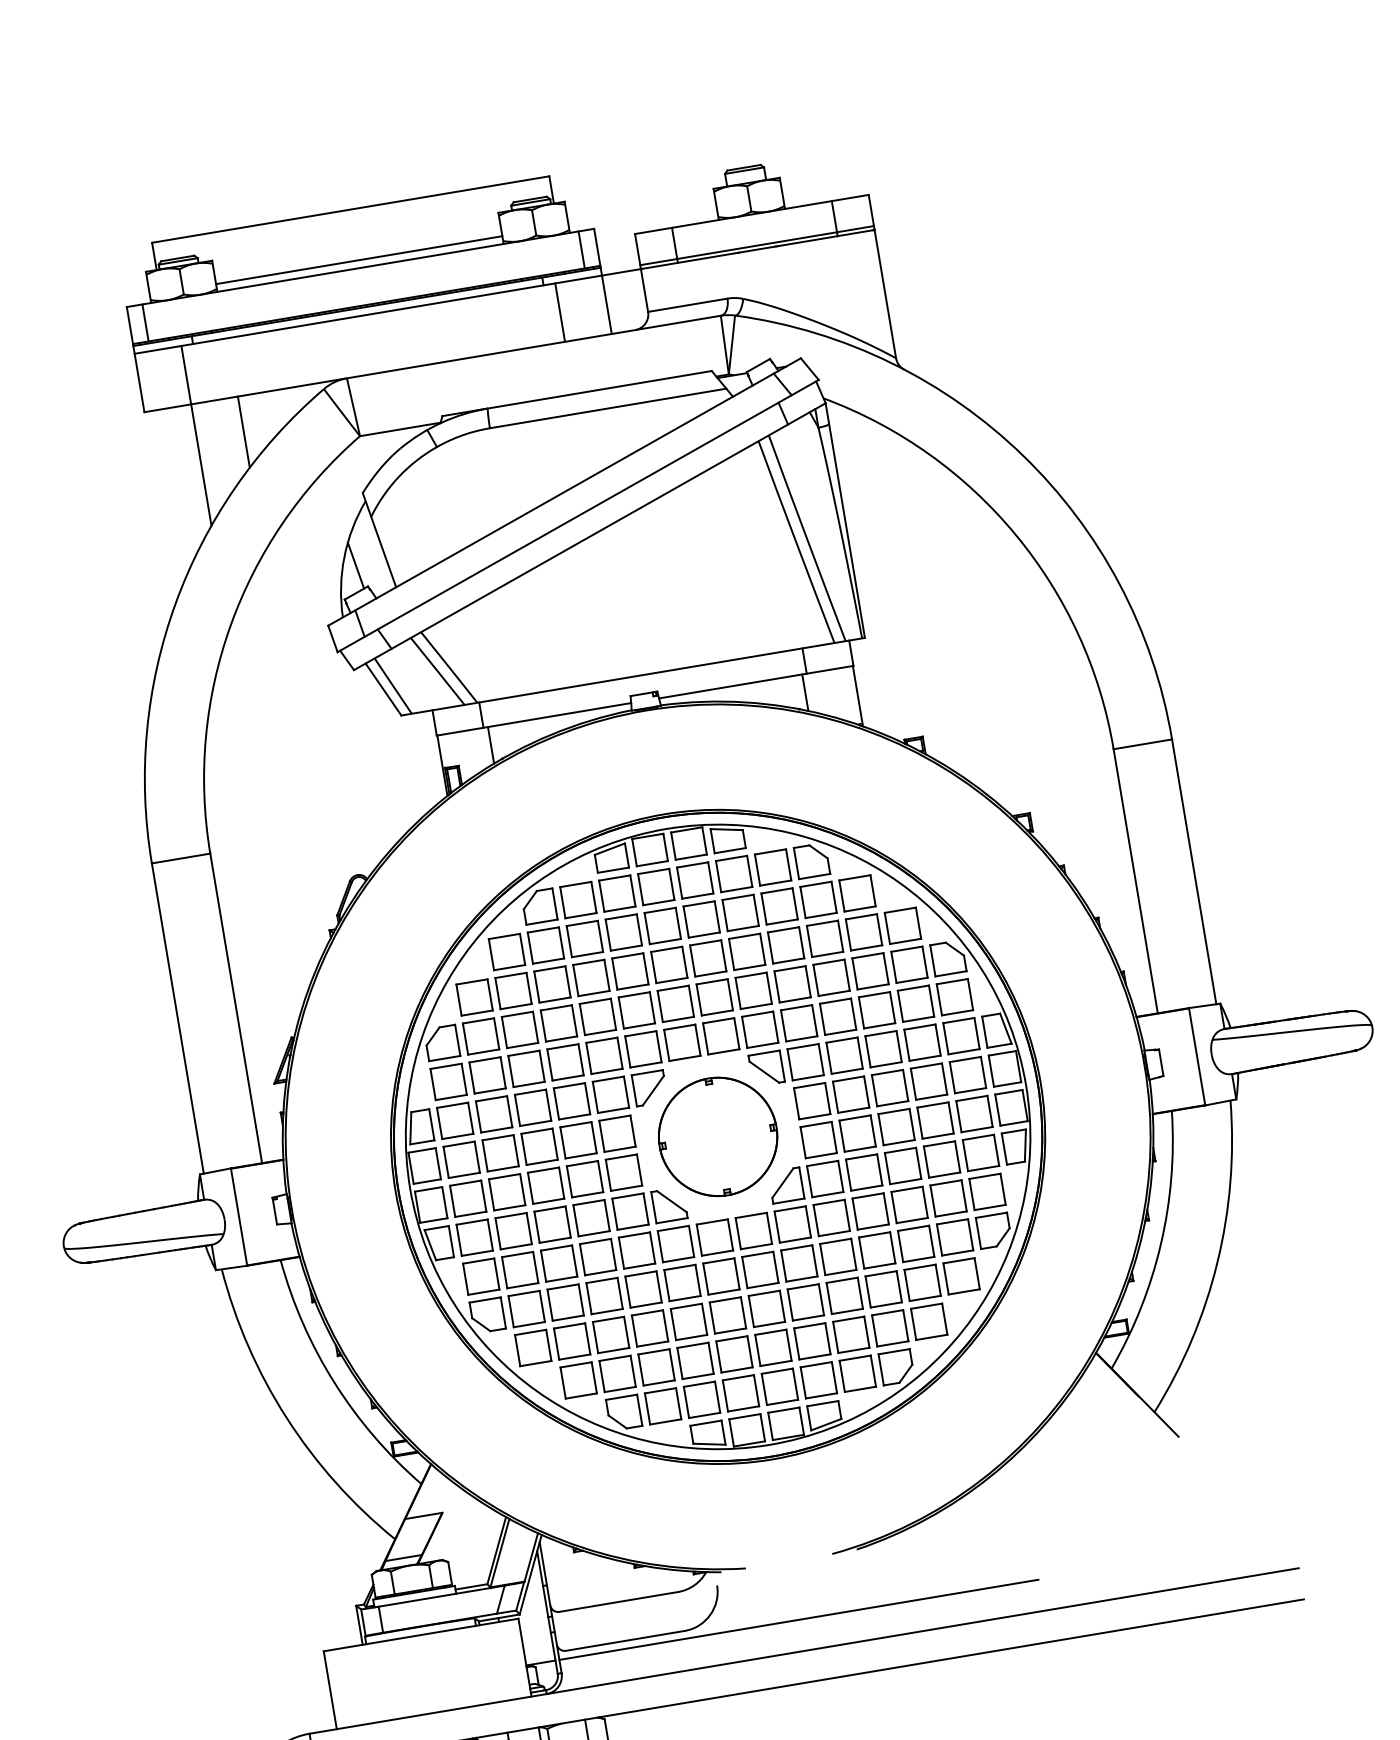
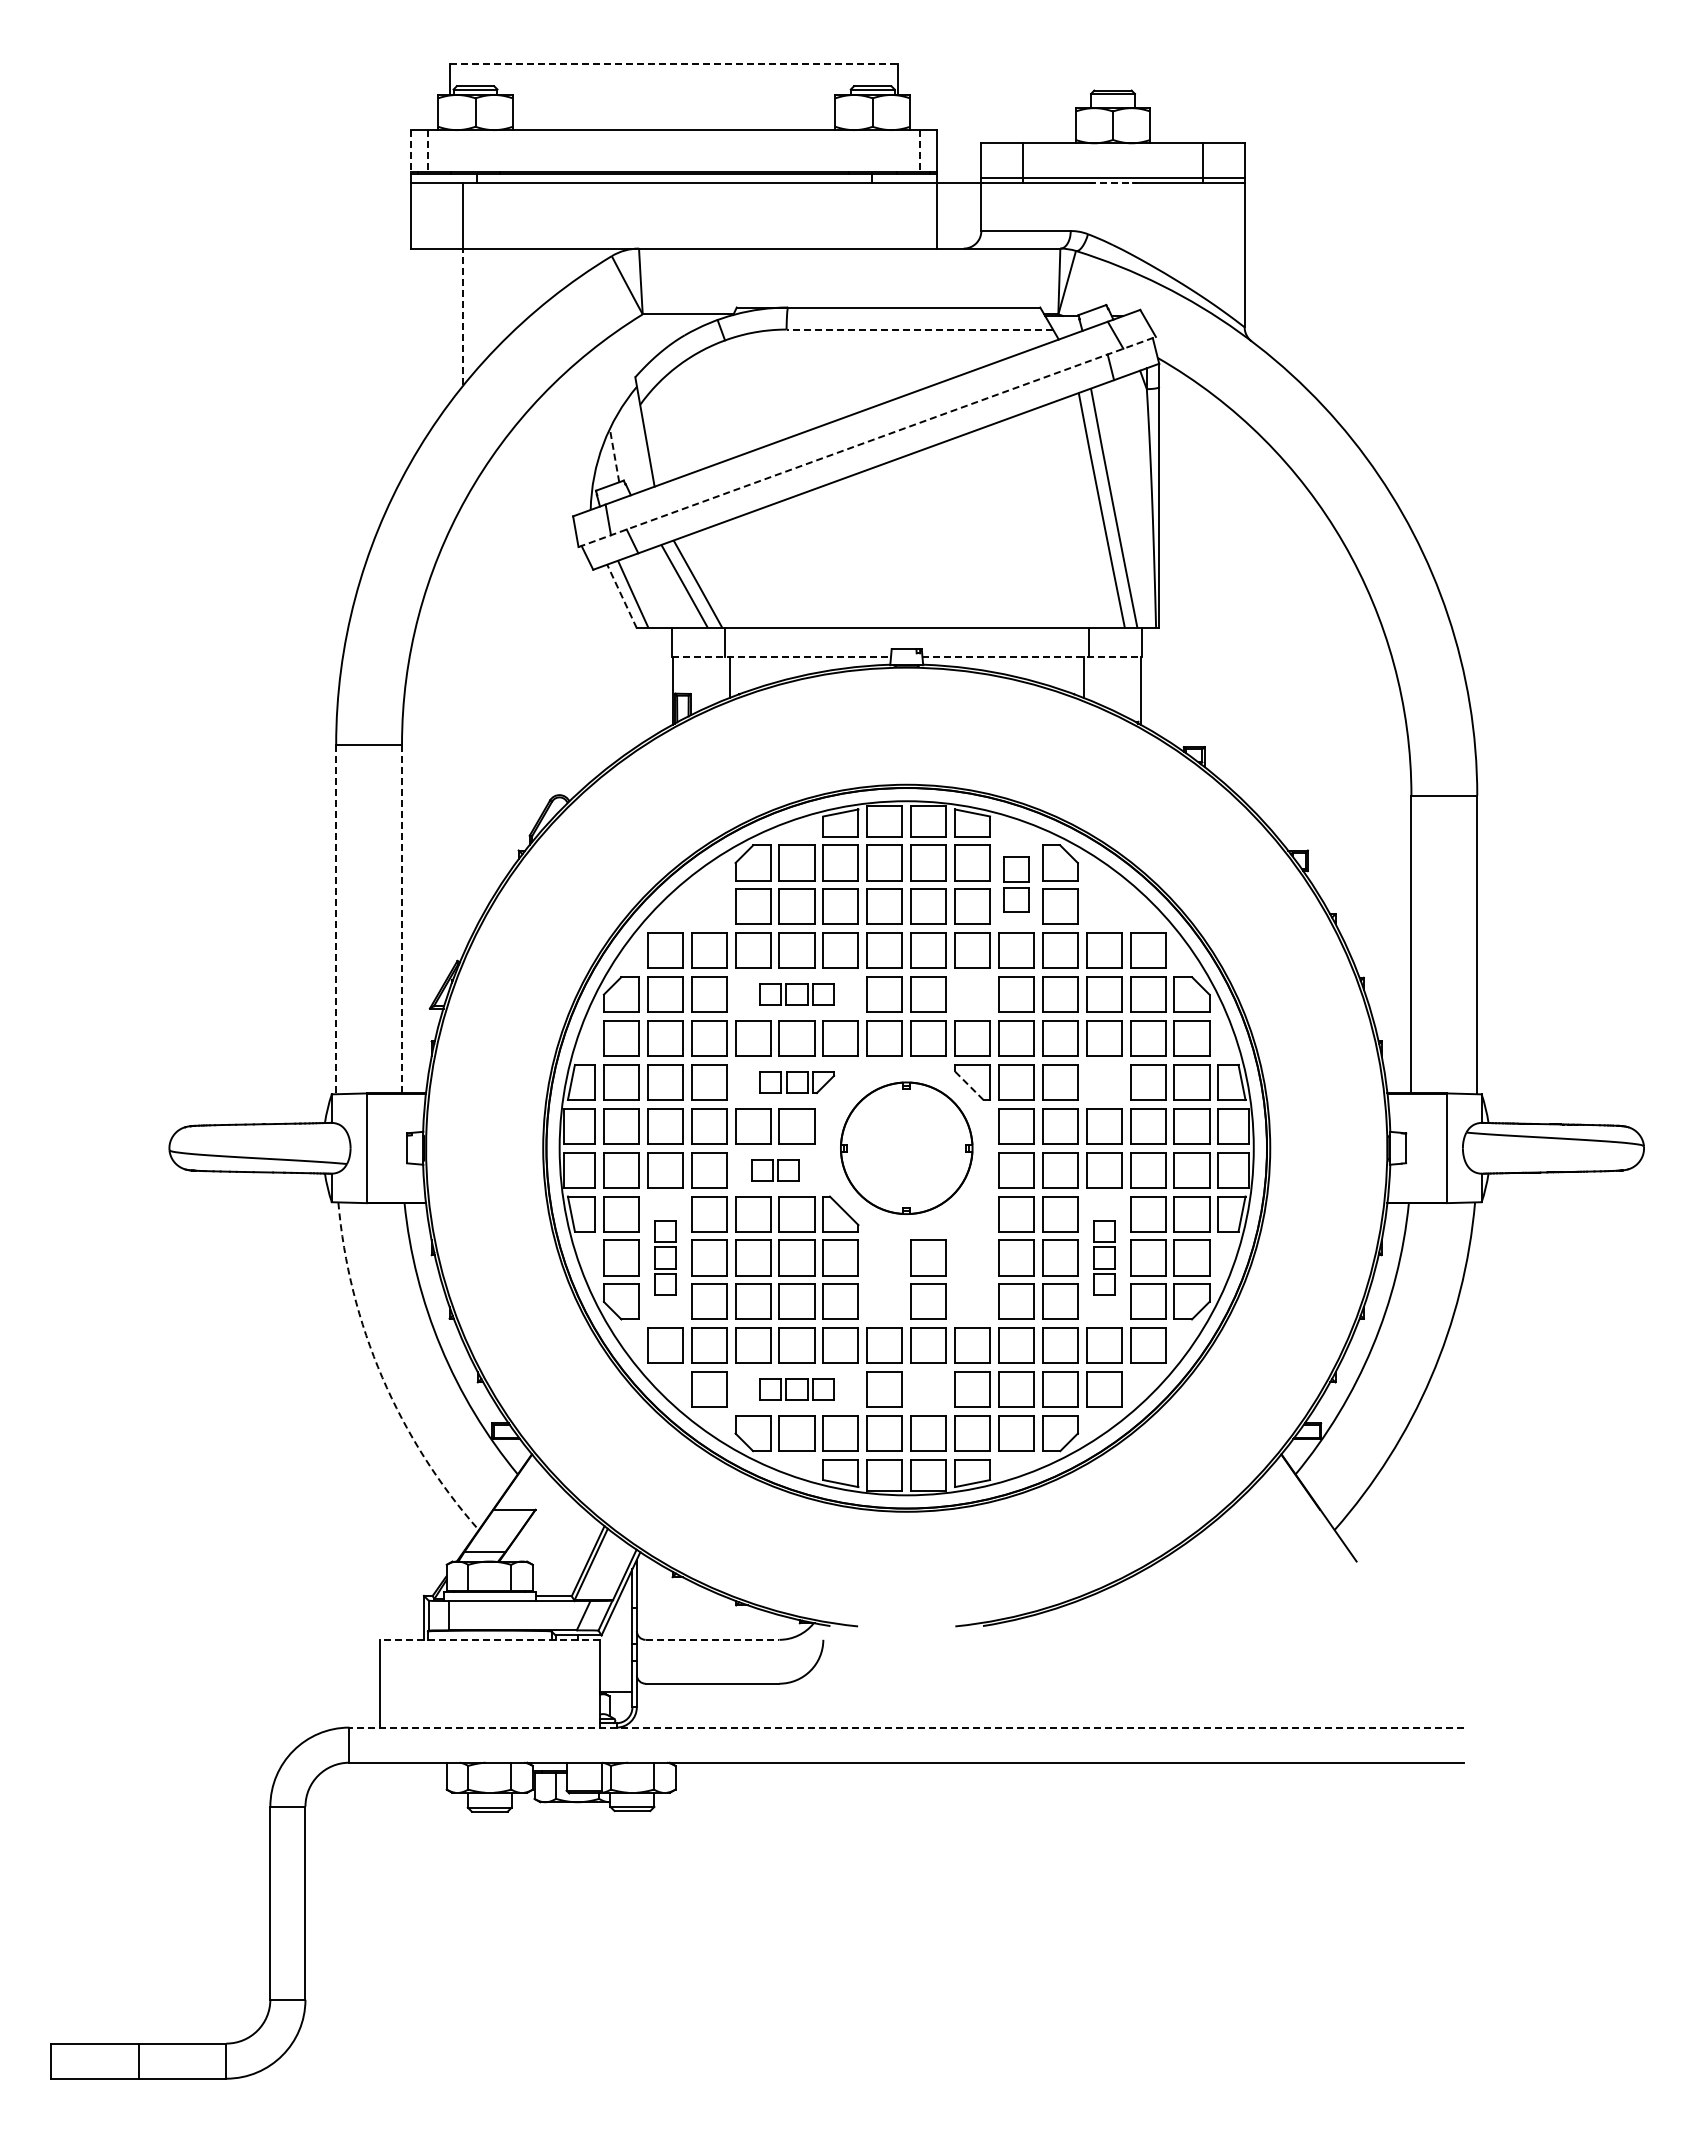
line: (351, 209) -> (674, 64), solid -> dashed
line: (581, 249) -> (919, 150), solid -> dashed
line: (758, 249) -> (1113, 182), solid -> dashed
line: (358, 260) -> (673, 121), removed
line: (559, 312) -> (884, 215), removed
line: (145, 322) -> (428, 150), solid -> dashed
line: (129, 325) -> (410, 150), solid -> dashed
line: (607, 408) -> (919, 329), solid -> dashed
line: (244, 431) -> (516, 288), removed
line: (201, 464) -> (463, 316), solid -> dashed
line: (578, 515) -> (867, 441), solid -> dashed
line: (355, 565) -> (614, 455), solid -> dashed
line: (755, 682) -> (1031, 656), solid -> dashed
line: (383, 689) -> (621, 596), solid -> dashed
line: (533, 719) -> (781, 656), solid -> dashed
part: (776, 886) -> (1016, 884), size x0.7
part: (857, 893) -> (1104, 906), removed
part: (507, 951) -> (709, 906), removed
part: (753, 990) -> (972, 994), removed
line: (236, 1008) -> (402, 919), solid -> dashed
part: (597, 1016) -> (796, 994), size x0.6
line: (178, 1018) -> (336, 919), solid -> dashed
part: (883, 1049) -> (1104, 1082), removed
line: (763, 1072) -> (968, 1085), solid -> dashed
part: (611, 1094) -> (797, 1082), size x0.6
part: (604, 1176) -> (775, 1170), size x0.6
part: (909, 1204) -> (1104, 1257), size x0.6
part: (792, 1224) -> (972, 1257), removed
part: (717, 1256) -> (884, 1279), removed
part: (520, 1269) -> (665, 1257), size x0.6
part: (773, 1347) -> (928, 1389), removed
part: (656, 1367) -> (796, 1389), size x0.6
arc: (286, 1418) -> (382, 1377), solid -> dashed
line: (618, 1601) -> (712, 1639), solid -> dashed
line: (798, 1619) -> (906, 1692), removed
line: (420, 1634) -> (489, 1639), solid -> dashed
line: (803, 1650) -> (906, 1727), solid -> dashed

